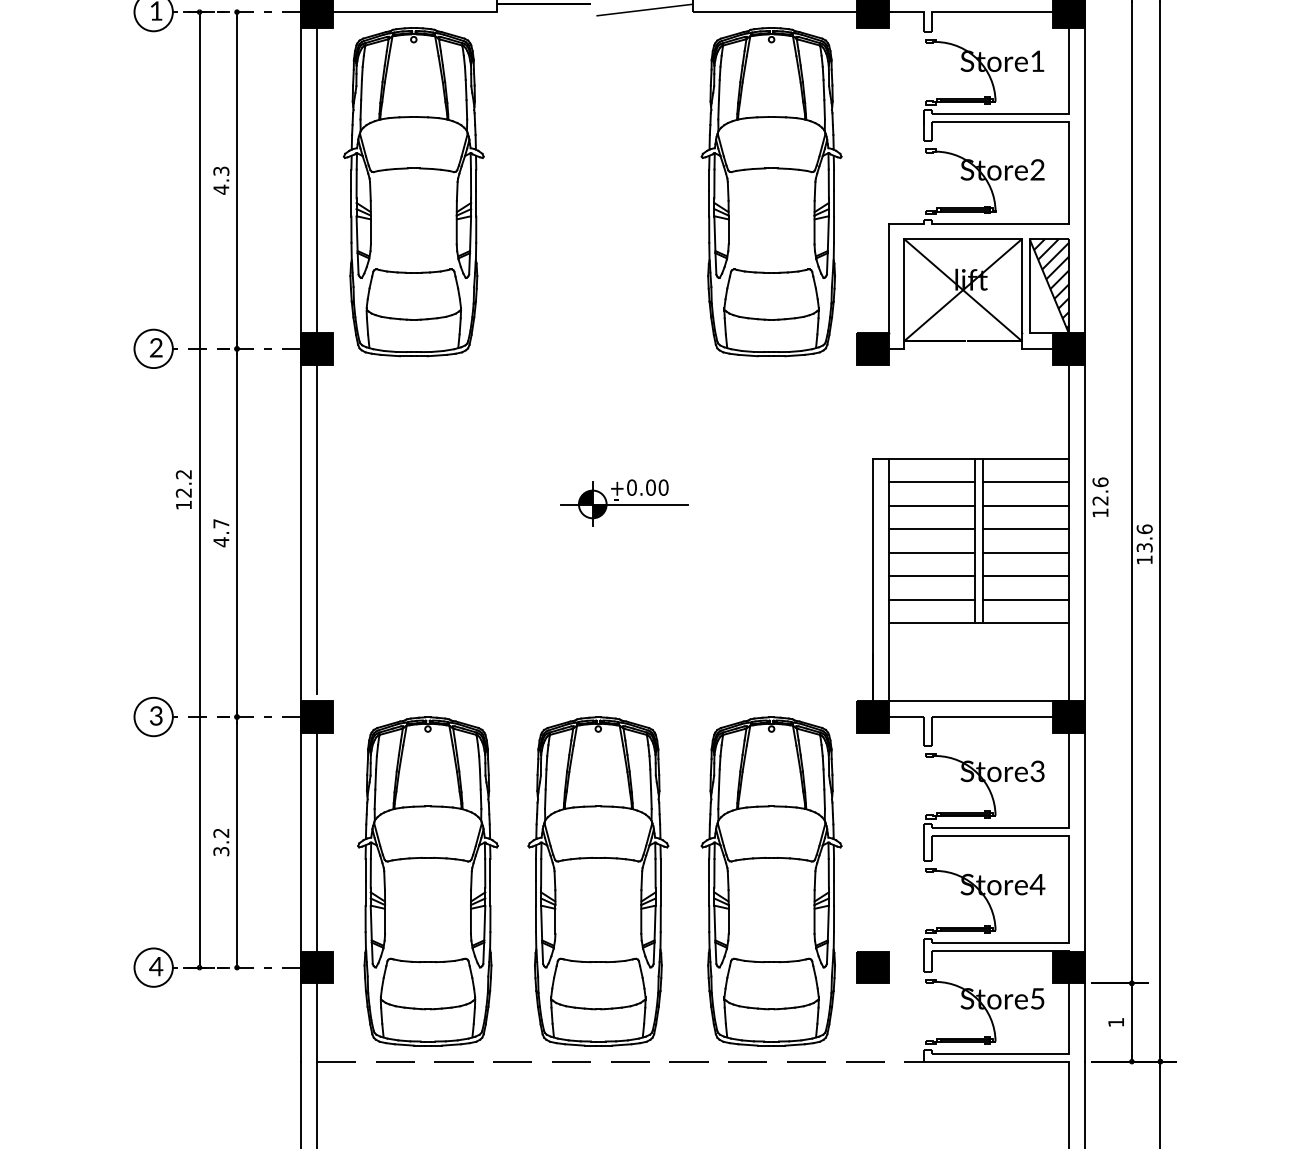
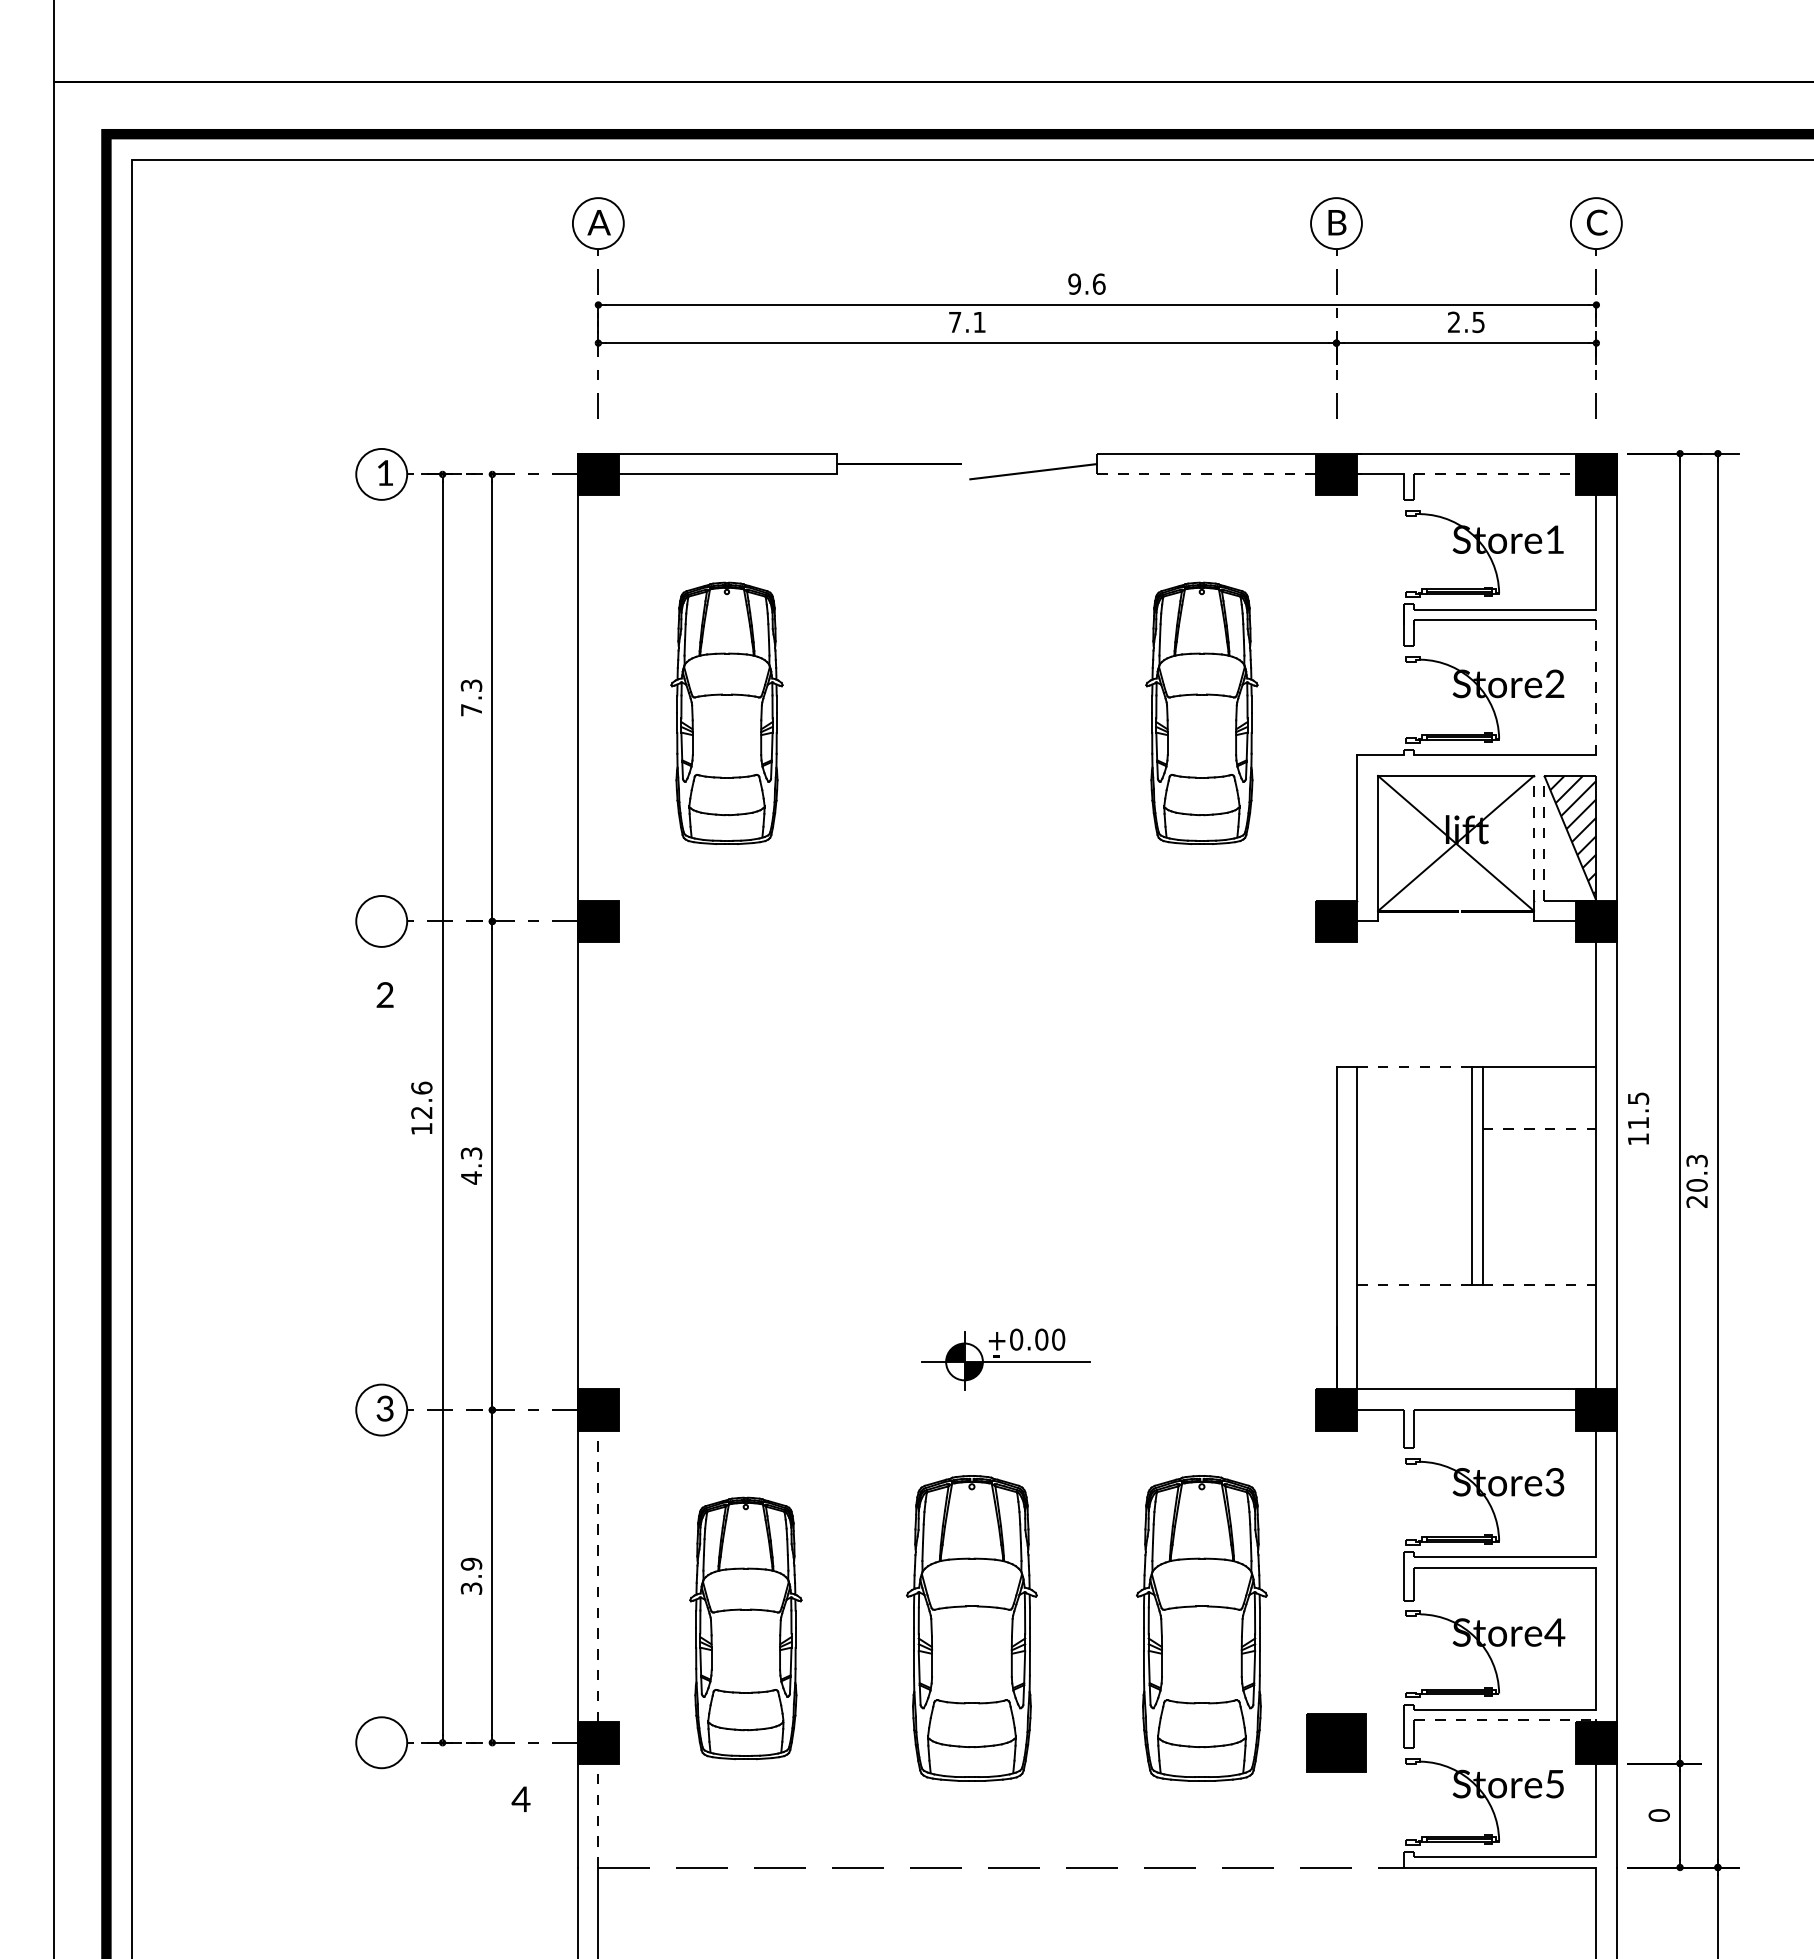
line: (775, 12) -> (1207, 474), solid -> dashed
line: (1000, 12) -> (1505, 474), solid -> dashed
line: (1068, 172) -> (1596, 687), solid -> dashed
text: (221, 189) -> (471, 710), 4.3 -> 7.3
part: (413, 192) -> (726, 713), size x0.6
part: (771, 192) -> (1201, 713), size x0.6
line: (1022, 285) -> (1534, 837), solid -> dashed
line: (1029, 285) -> (1544, 837), solid -> dashed
text: (155, 347) -> (384, 994), moved
line: (317, 352) -> (598, 926), removed
line: (932, 458) -> (1415, 1067), solid -> dashed
text: (183, 473) -> (421, 1087), 12.2 -> 12.6
line: (931, 482) -> (1414, 1098), removed
line: (1025, 482) -> (1539, 1098), removed
text: (1100, 491) -> (1638, 1110), 12.6 -> 11.5
part: (623, 502) -> (1005, 1359), moved
line: (931, 505) -> (1414, 1129), removed
line: (1025, 505) -> (1539, 1129), solid -> dashed
text: (221, 523) -> (471, 1153), 4.7 -> 4.3
line: (931, 528) -> (1414, 1160), removed
line: (1025, 528) -> (1539, 1160), removed
text: (1144, 544) -> (1696, 1180), 13.6 -> 20.3
line: (931, 552) -> (1414, 1191), removed
line: (1025, 552) -> (1539, 1191), removed
line: (931, 575) -> (1414, 1222), removed
line: (1025, 575) -> (1539, 1222), removed
line: (931, 599) -> (1414, 1254), removed
line: (1025, 599) -> (1539, 1254), removed
line: (932, 623) -> (1415, 1285), solid -> dashed
line: (1025, 623) -> (1539, 1285), solid -> dashed
text: (221, 832) -> (471, 1563), 3.2 -> 3.9
part: (427, 881) -> (745, 1628), size x0.6
part: (598, 881) -> (971, 1628), size x0.7
part: (771, 881) -> (1201, 1628), size x0.7
line: (317, 896) -> (598, 1648), solid -> dashed
line: (1000, 950) -> (1505, 1720), solid -> dashed
text: (155, 965) -> (520, 1798), moved
part: (873, 967) -> (1336, 1742), size x1.4
text: (1115, 1022) -> (1658, 1815), 1 -> 0

